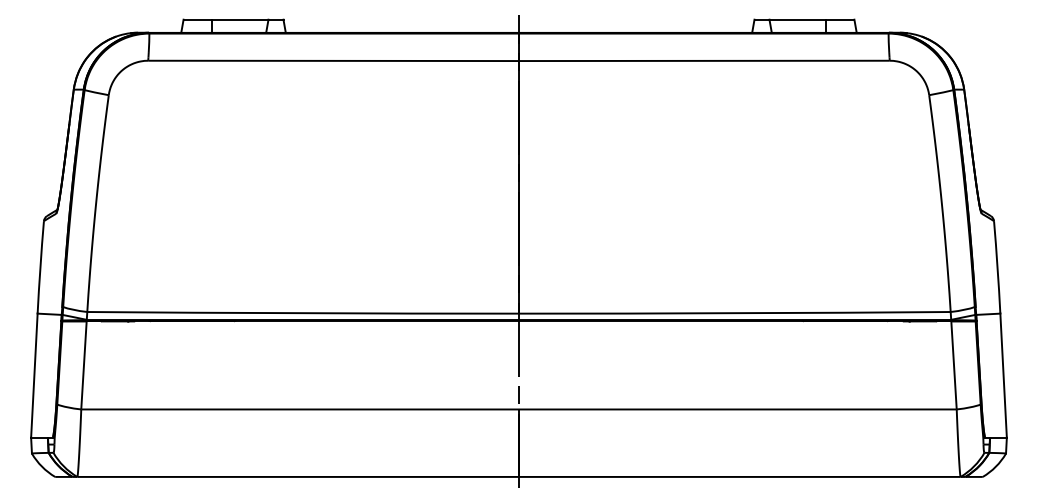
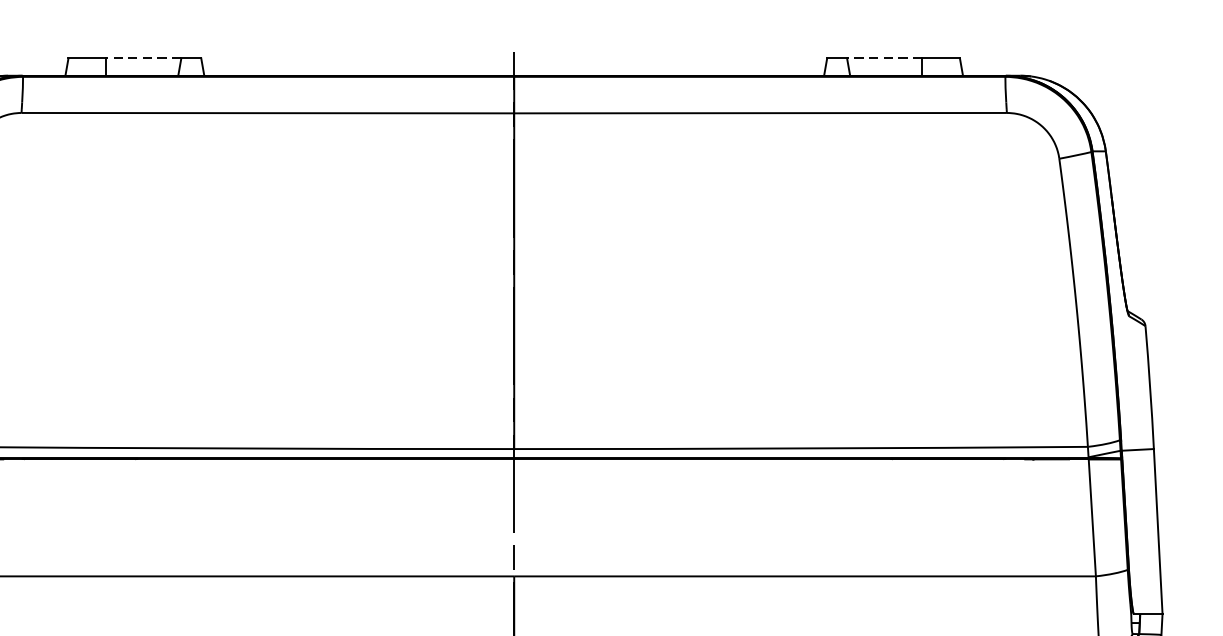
line: (239, 19) -> (142, 58), solid -> dashed
line: (797, 19) -> (884, 58), solid -> dashed

